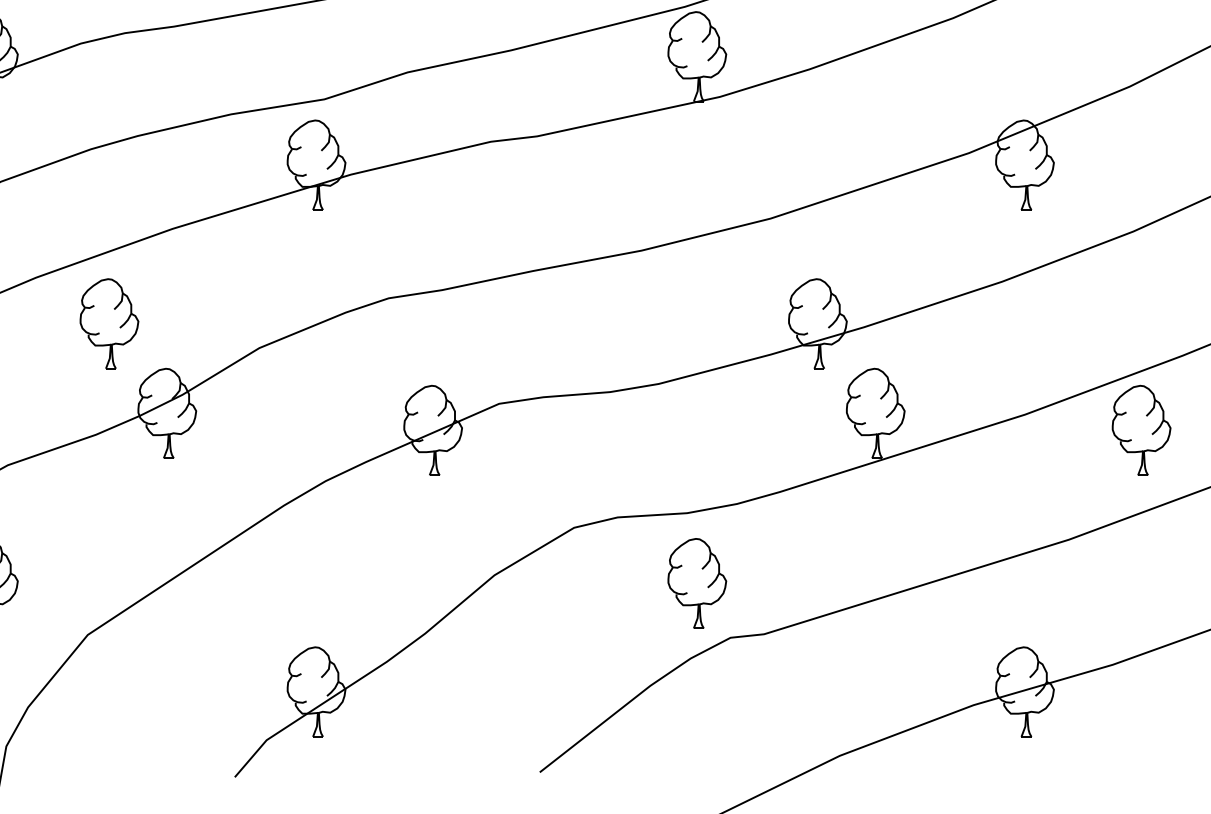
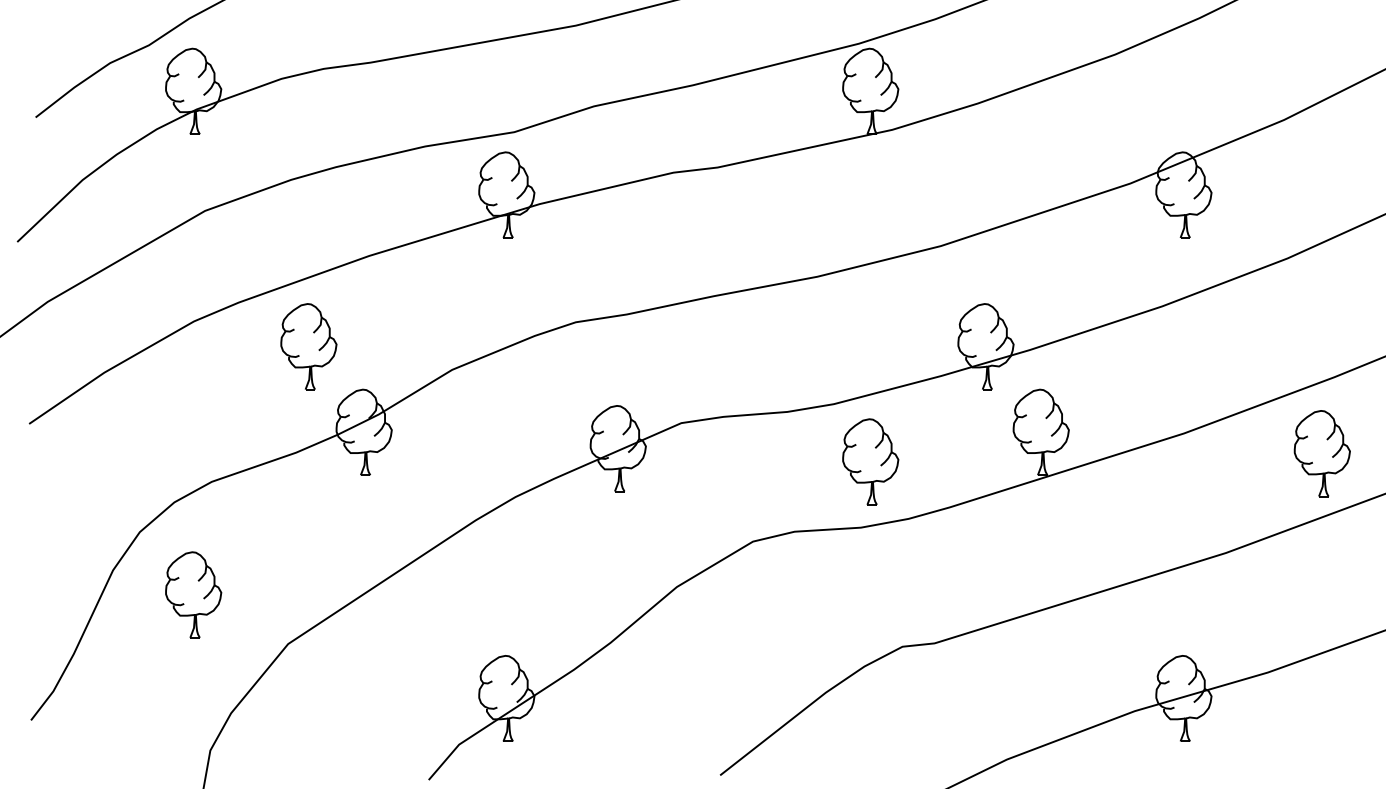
part: (1140, 430) -> (1321, 453), moved
part: (697, 583) -> (870, 461), moved

